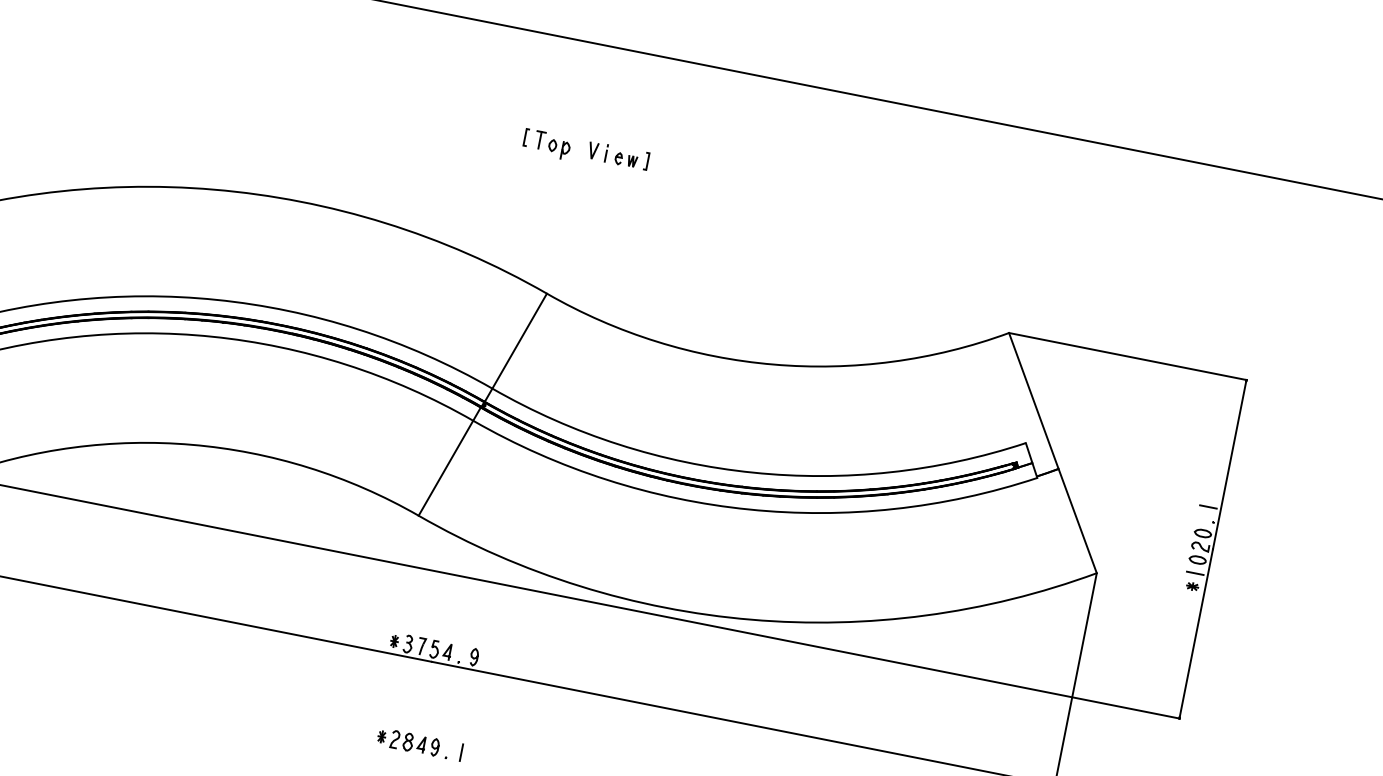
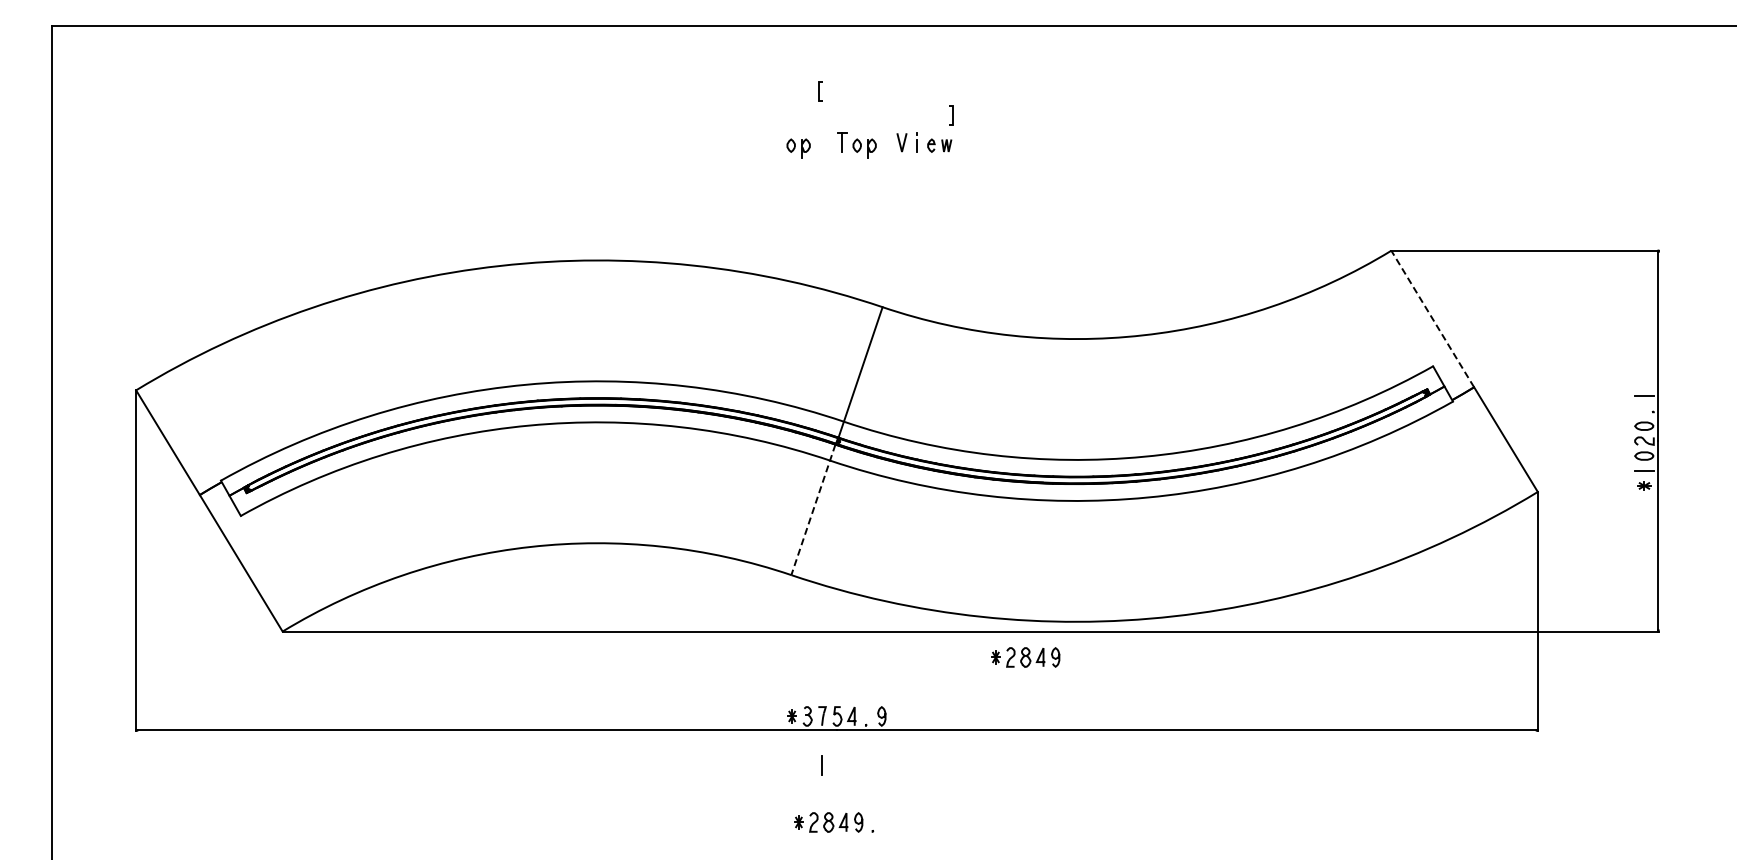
part: (500, 137) -> (798, 148), added
line: (525, 137) -> (819, 91), moved
line: (647, 161) -> (952, 115), moved
line: (1033, 401) -> (1432, 319), solid -> dashed
line: (449, 461) -> (813, 509), solid -> dashed
part: (612, 630) -> (1025, 657), added
line: (461, 752) -> (821, 765), moved

